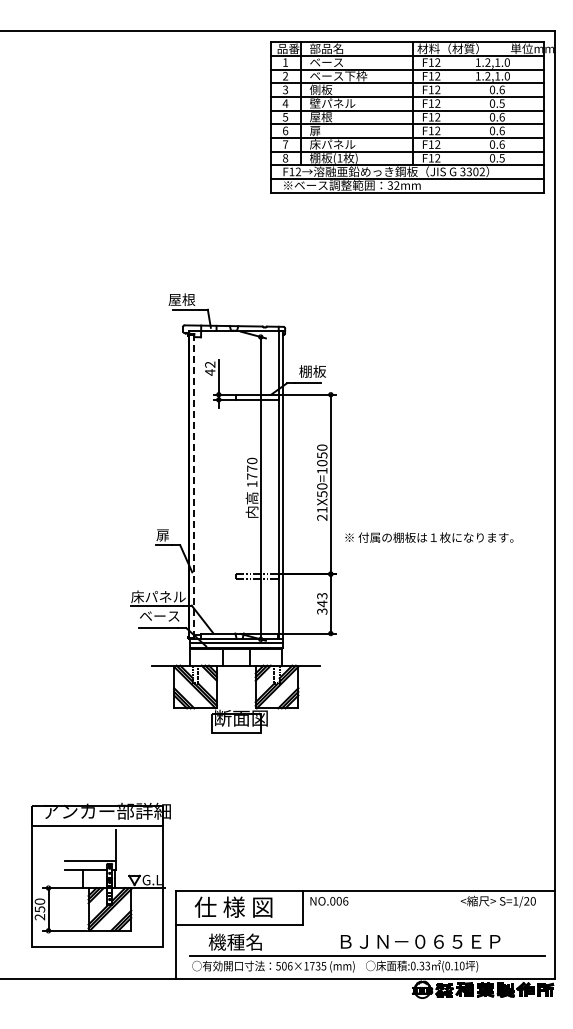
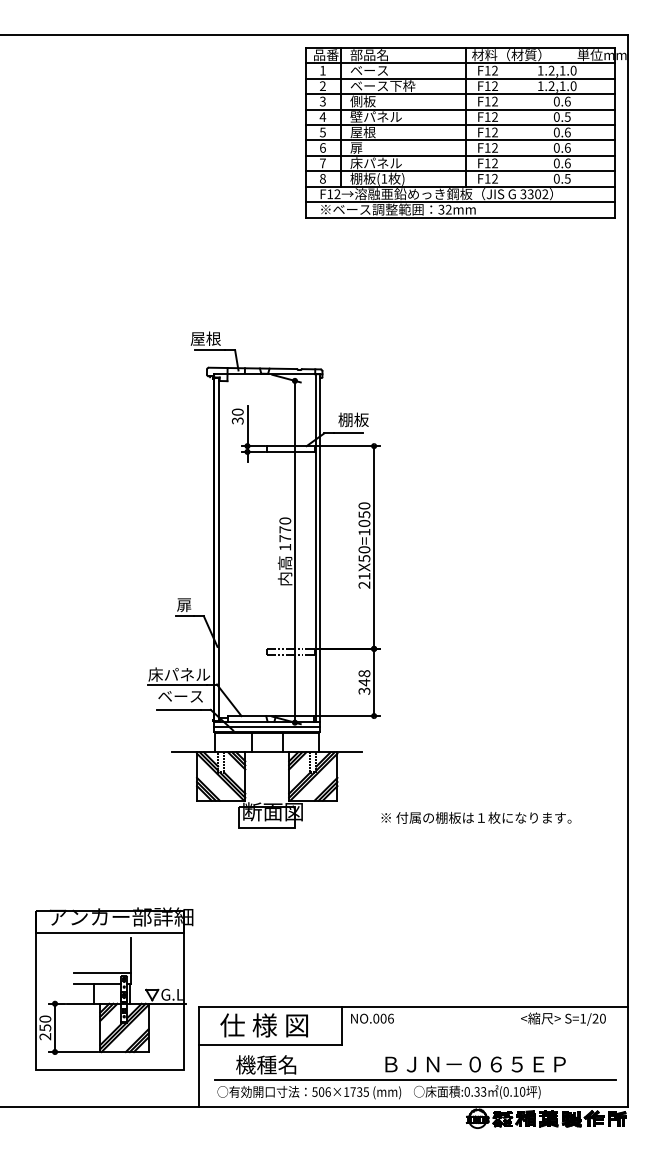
text: (210, 368) -> (238, 416), 42 -> 30
line: (193, 486) -> (218, 549), dashed -> solid
text: (429, 537) -> (476, 817), moved
text: (322, 595) -> (364, 673), 343 -> 348

